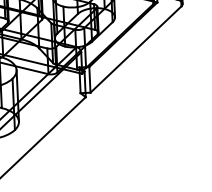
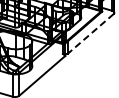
line: (135, 50) -> (90, 34), solid -> dashed

